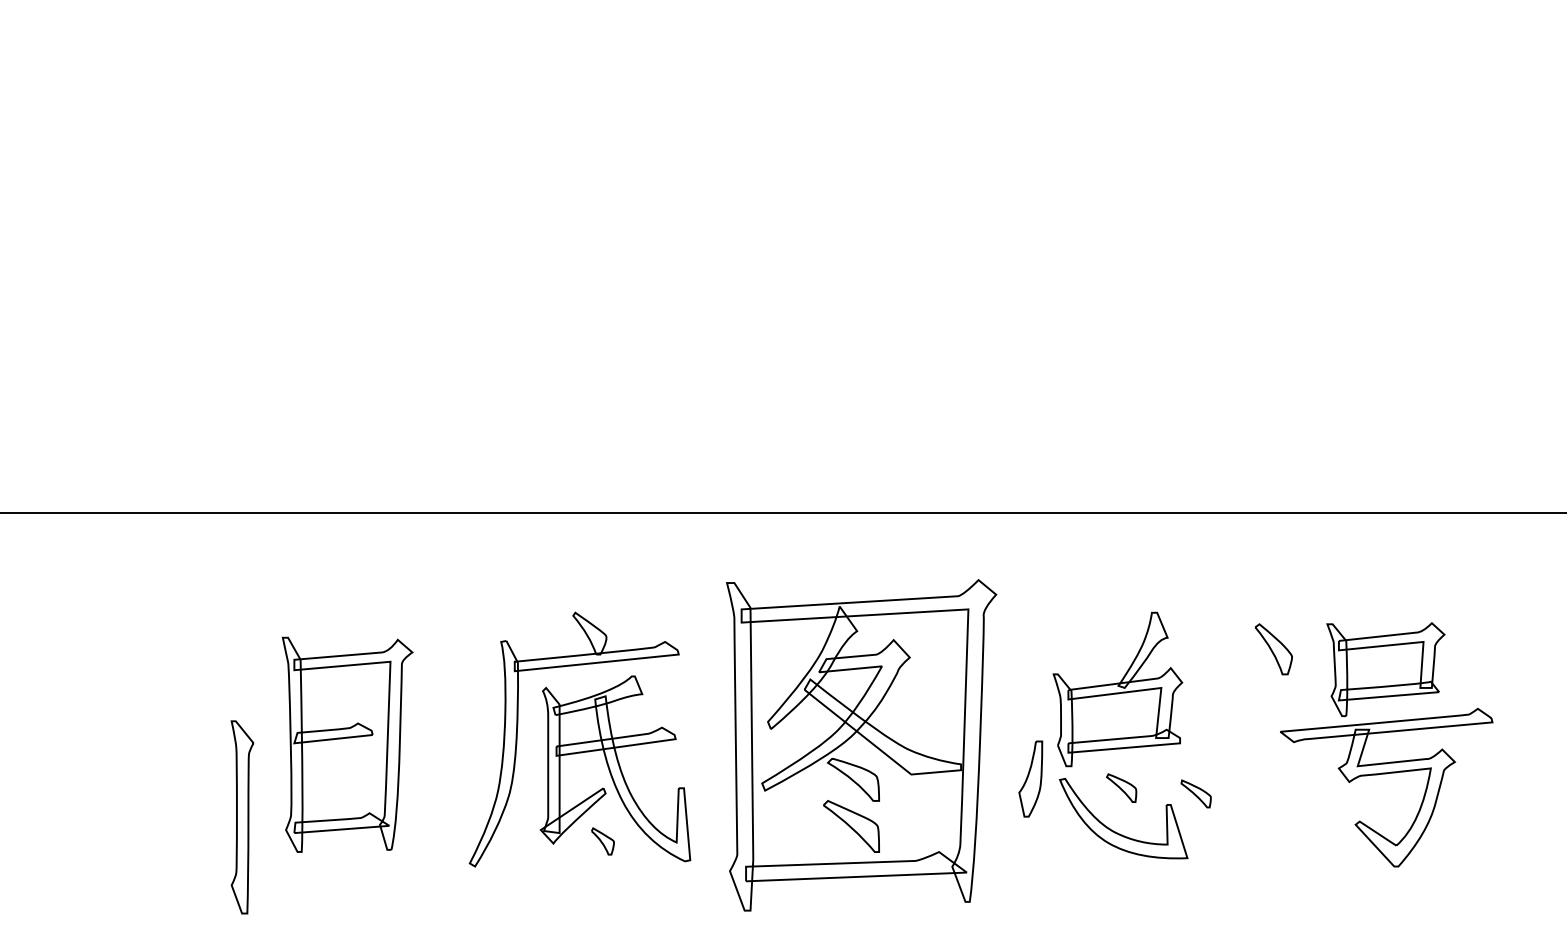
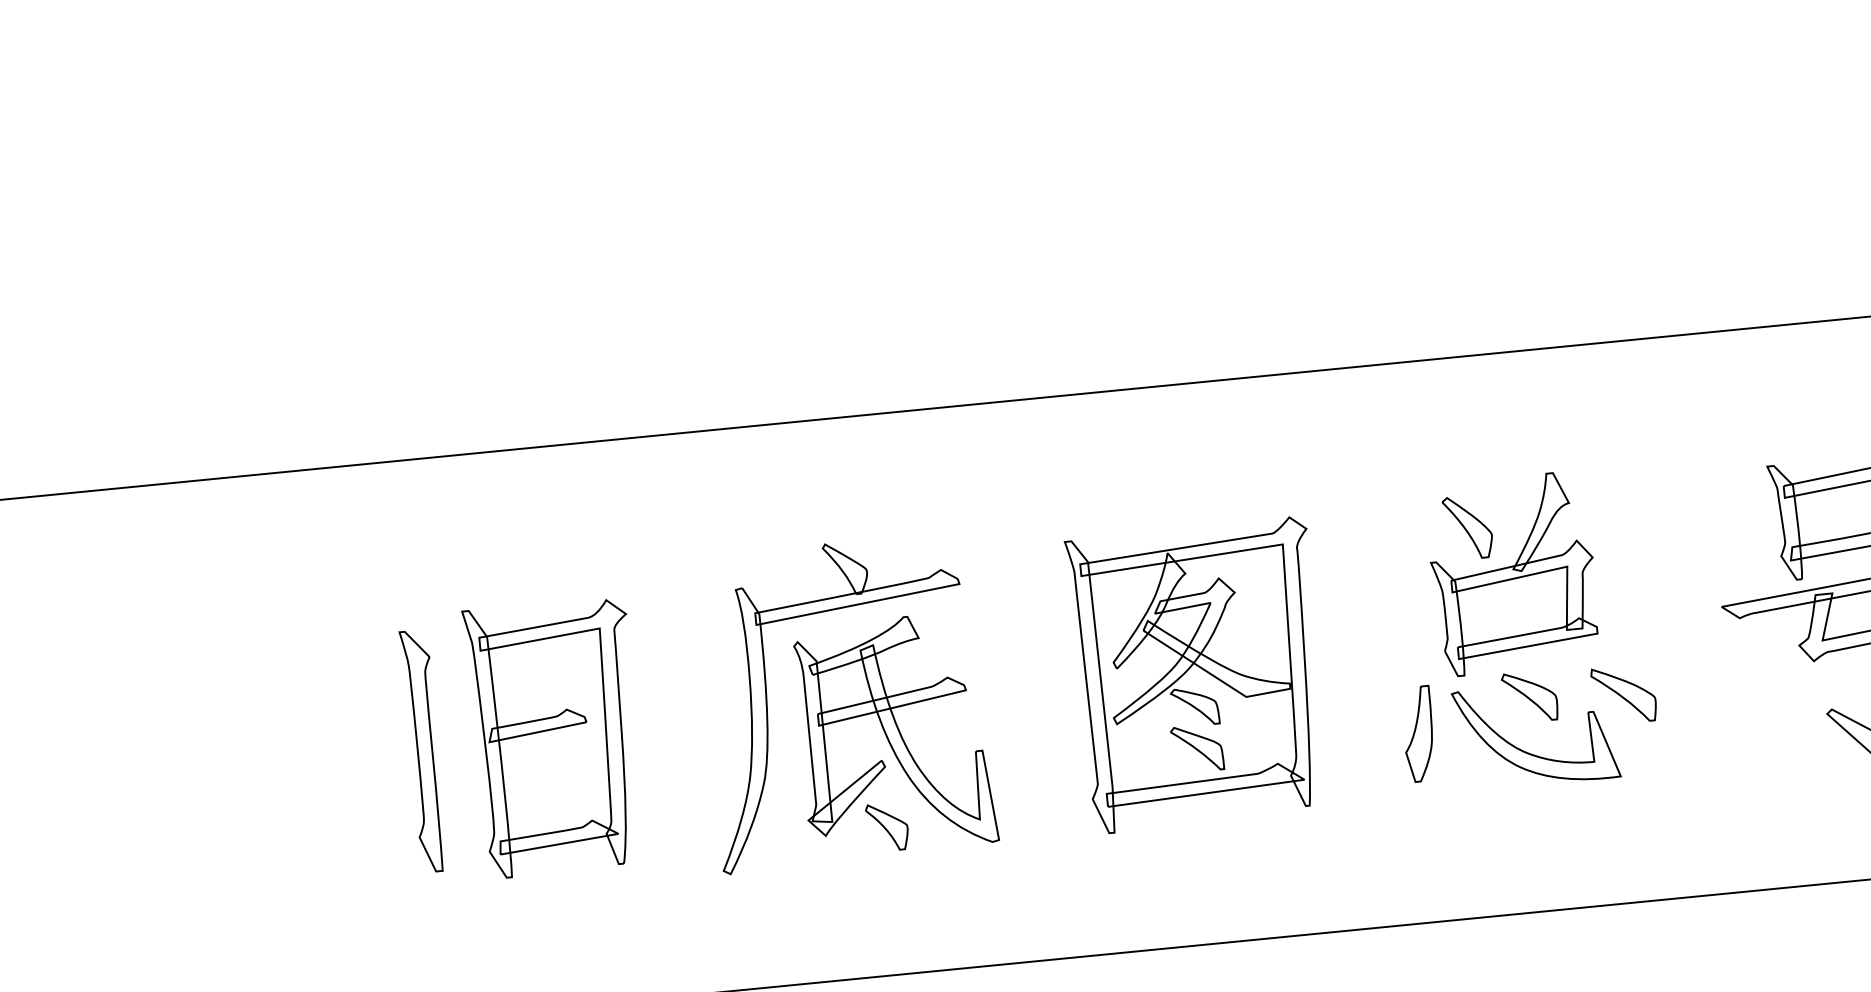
part: (1273, 649) -> (1467, 527), moved
part: (861, 745) -> (1199, 675), size x0.71
part: (1030, 778) -> (1418, 733), moved
part: (1121, 787) -> (1529, 696), size x1.43
part: (1195, 793) -> (1622, 694), size x1.67
part: (242, 817) -> (424, 751), moved
part: (602, 841) -> (887, 827), size x1.43

